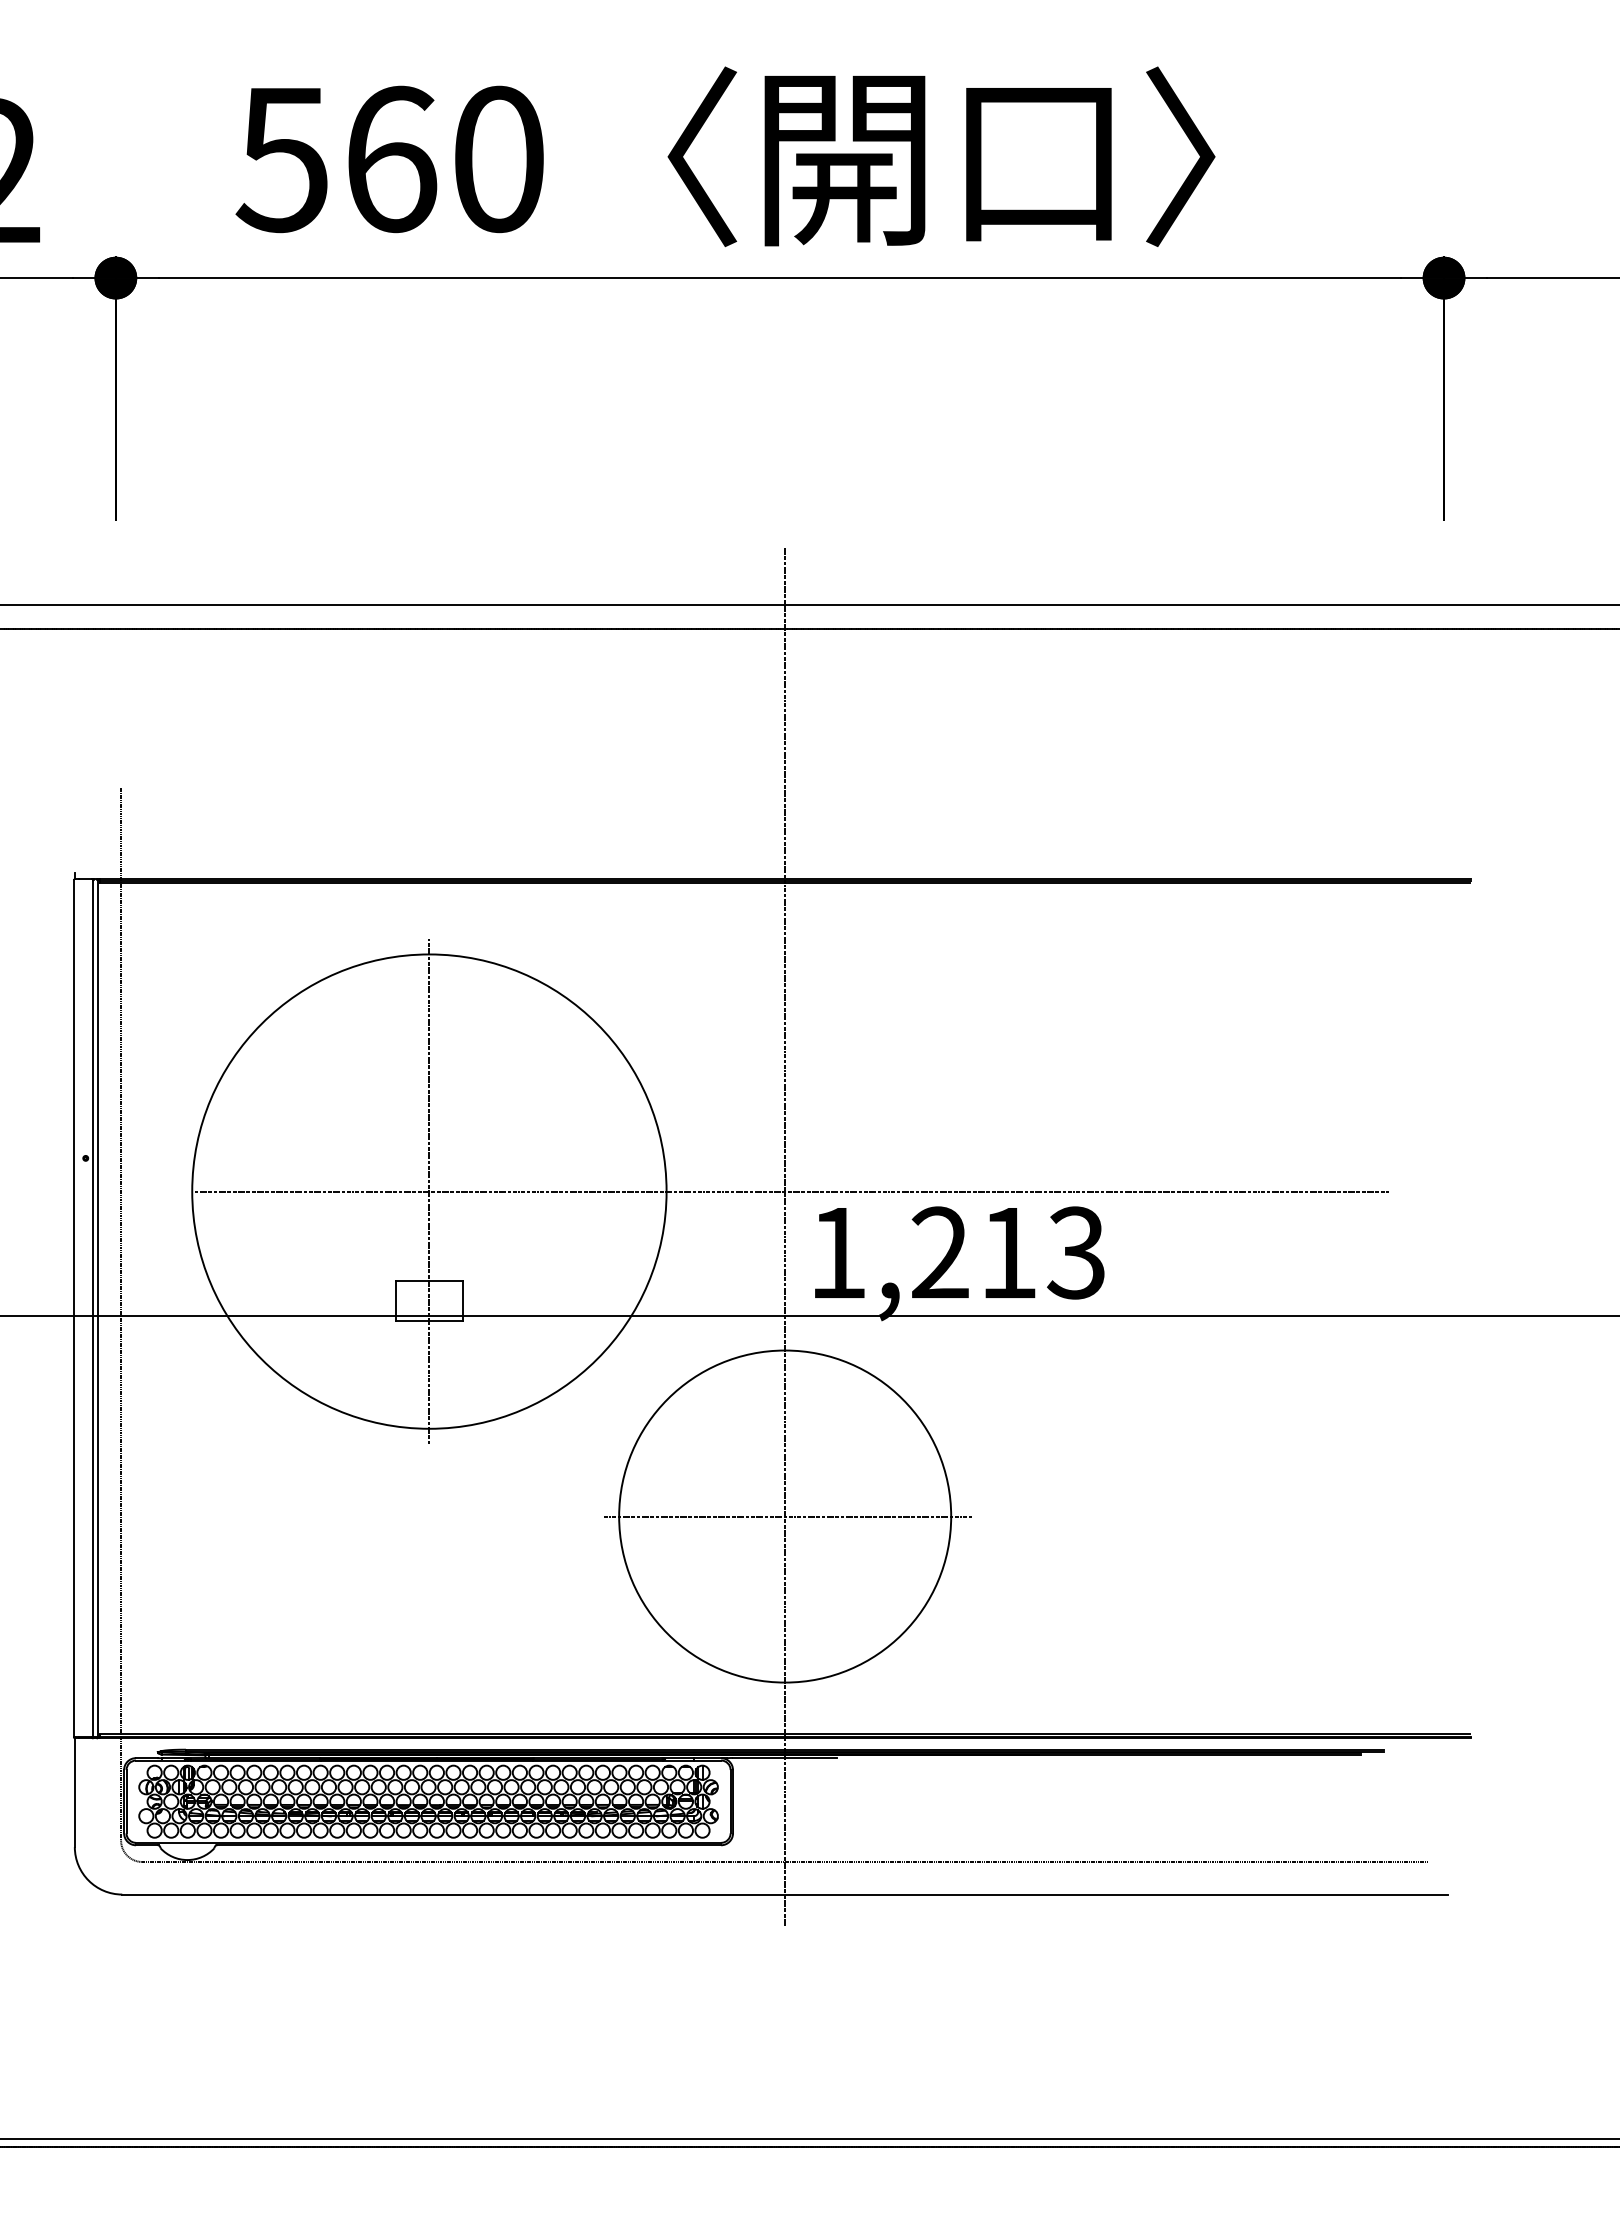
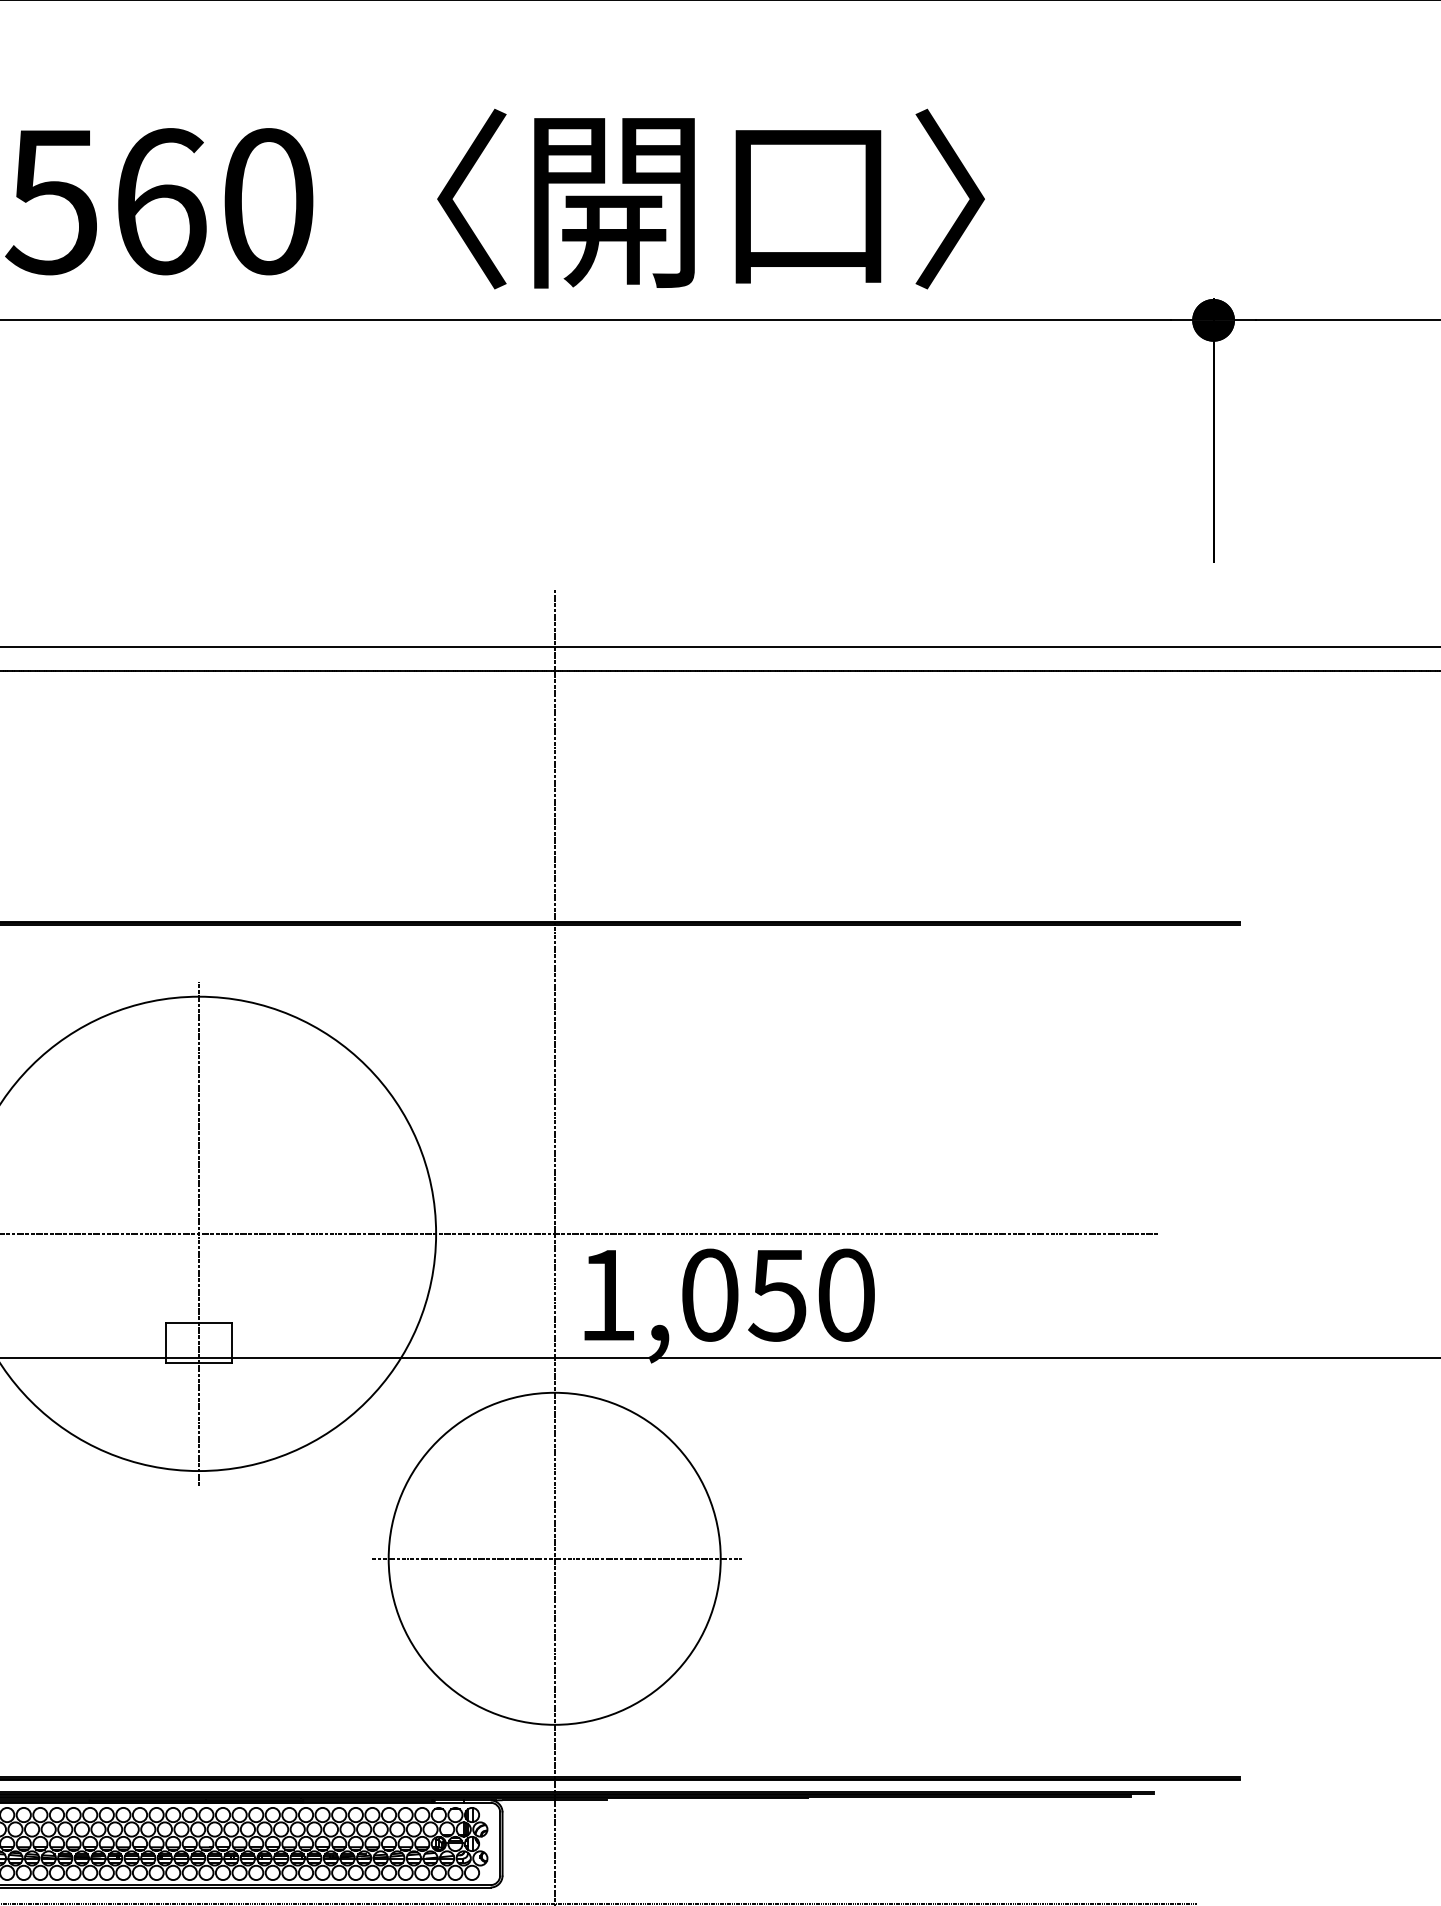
text: (1008, 1252) -> (778, 1294), 1,213 -> 1,050

